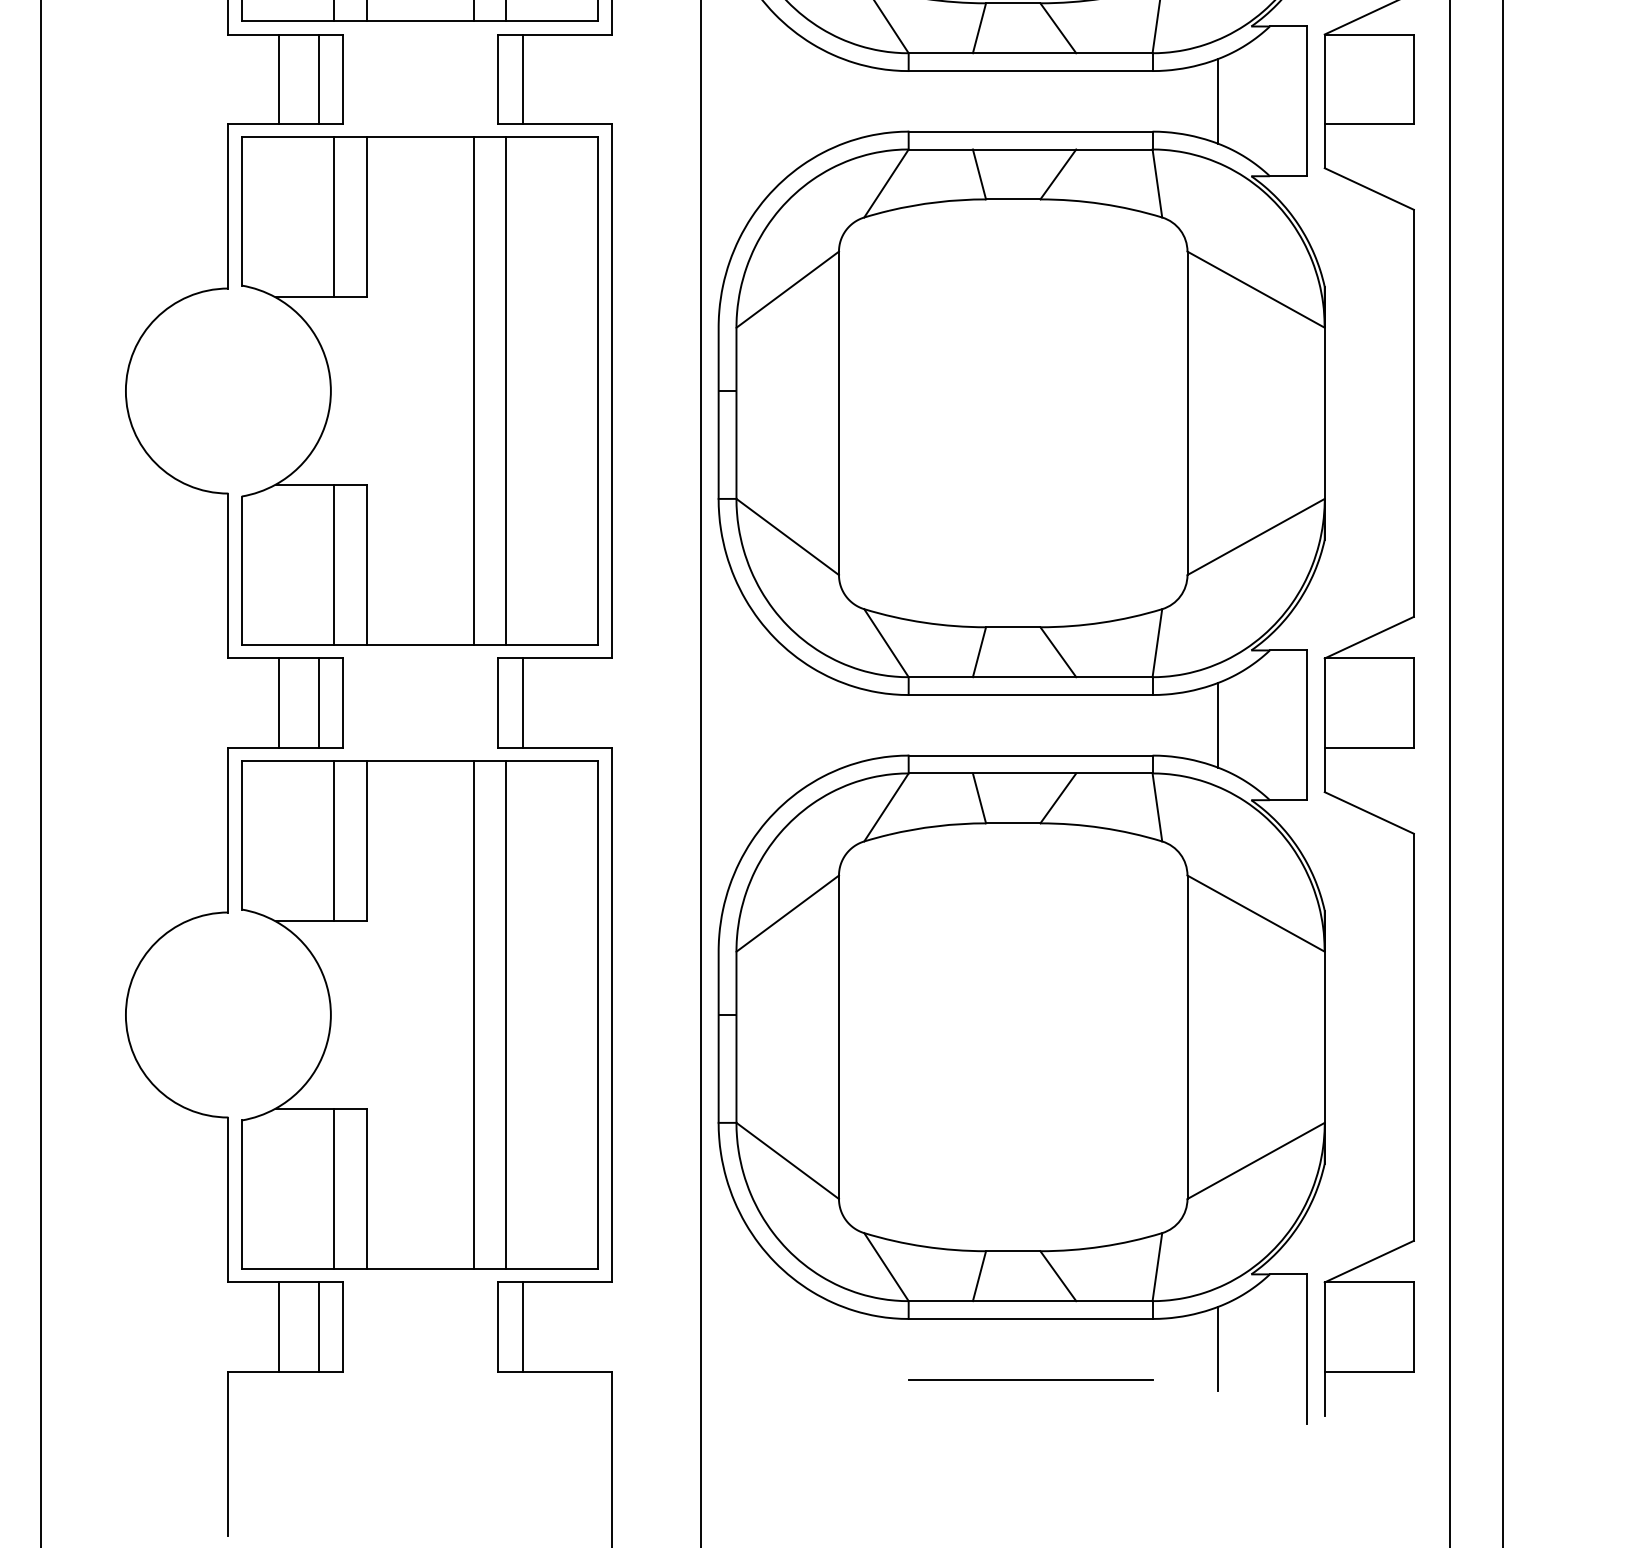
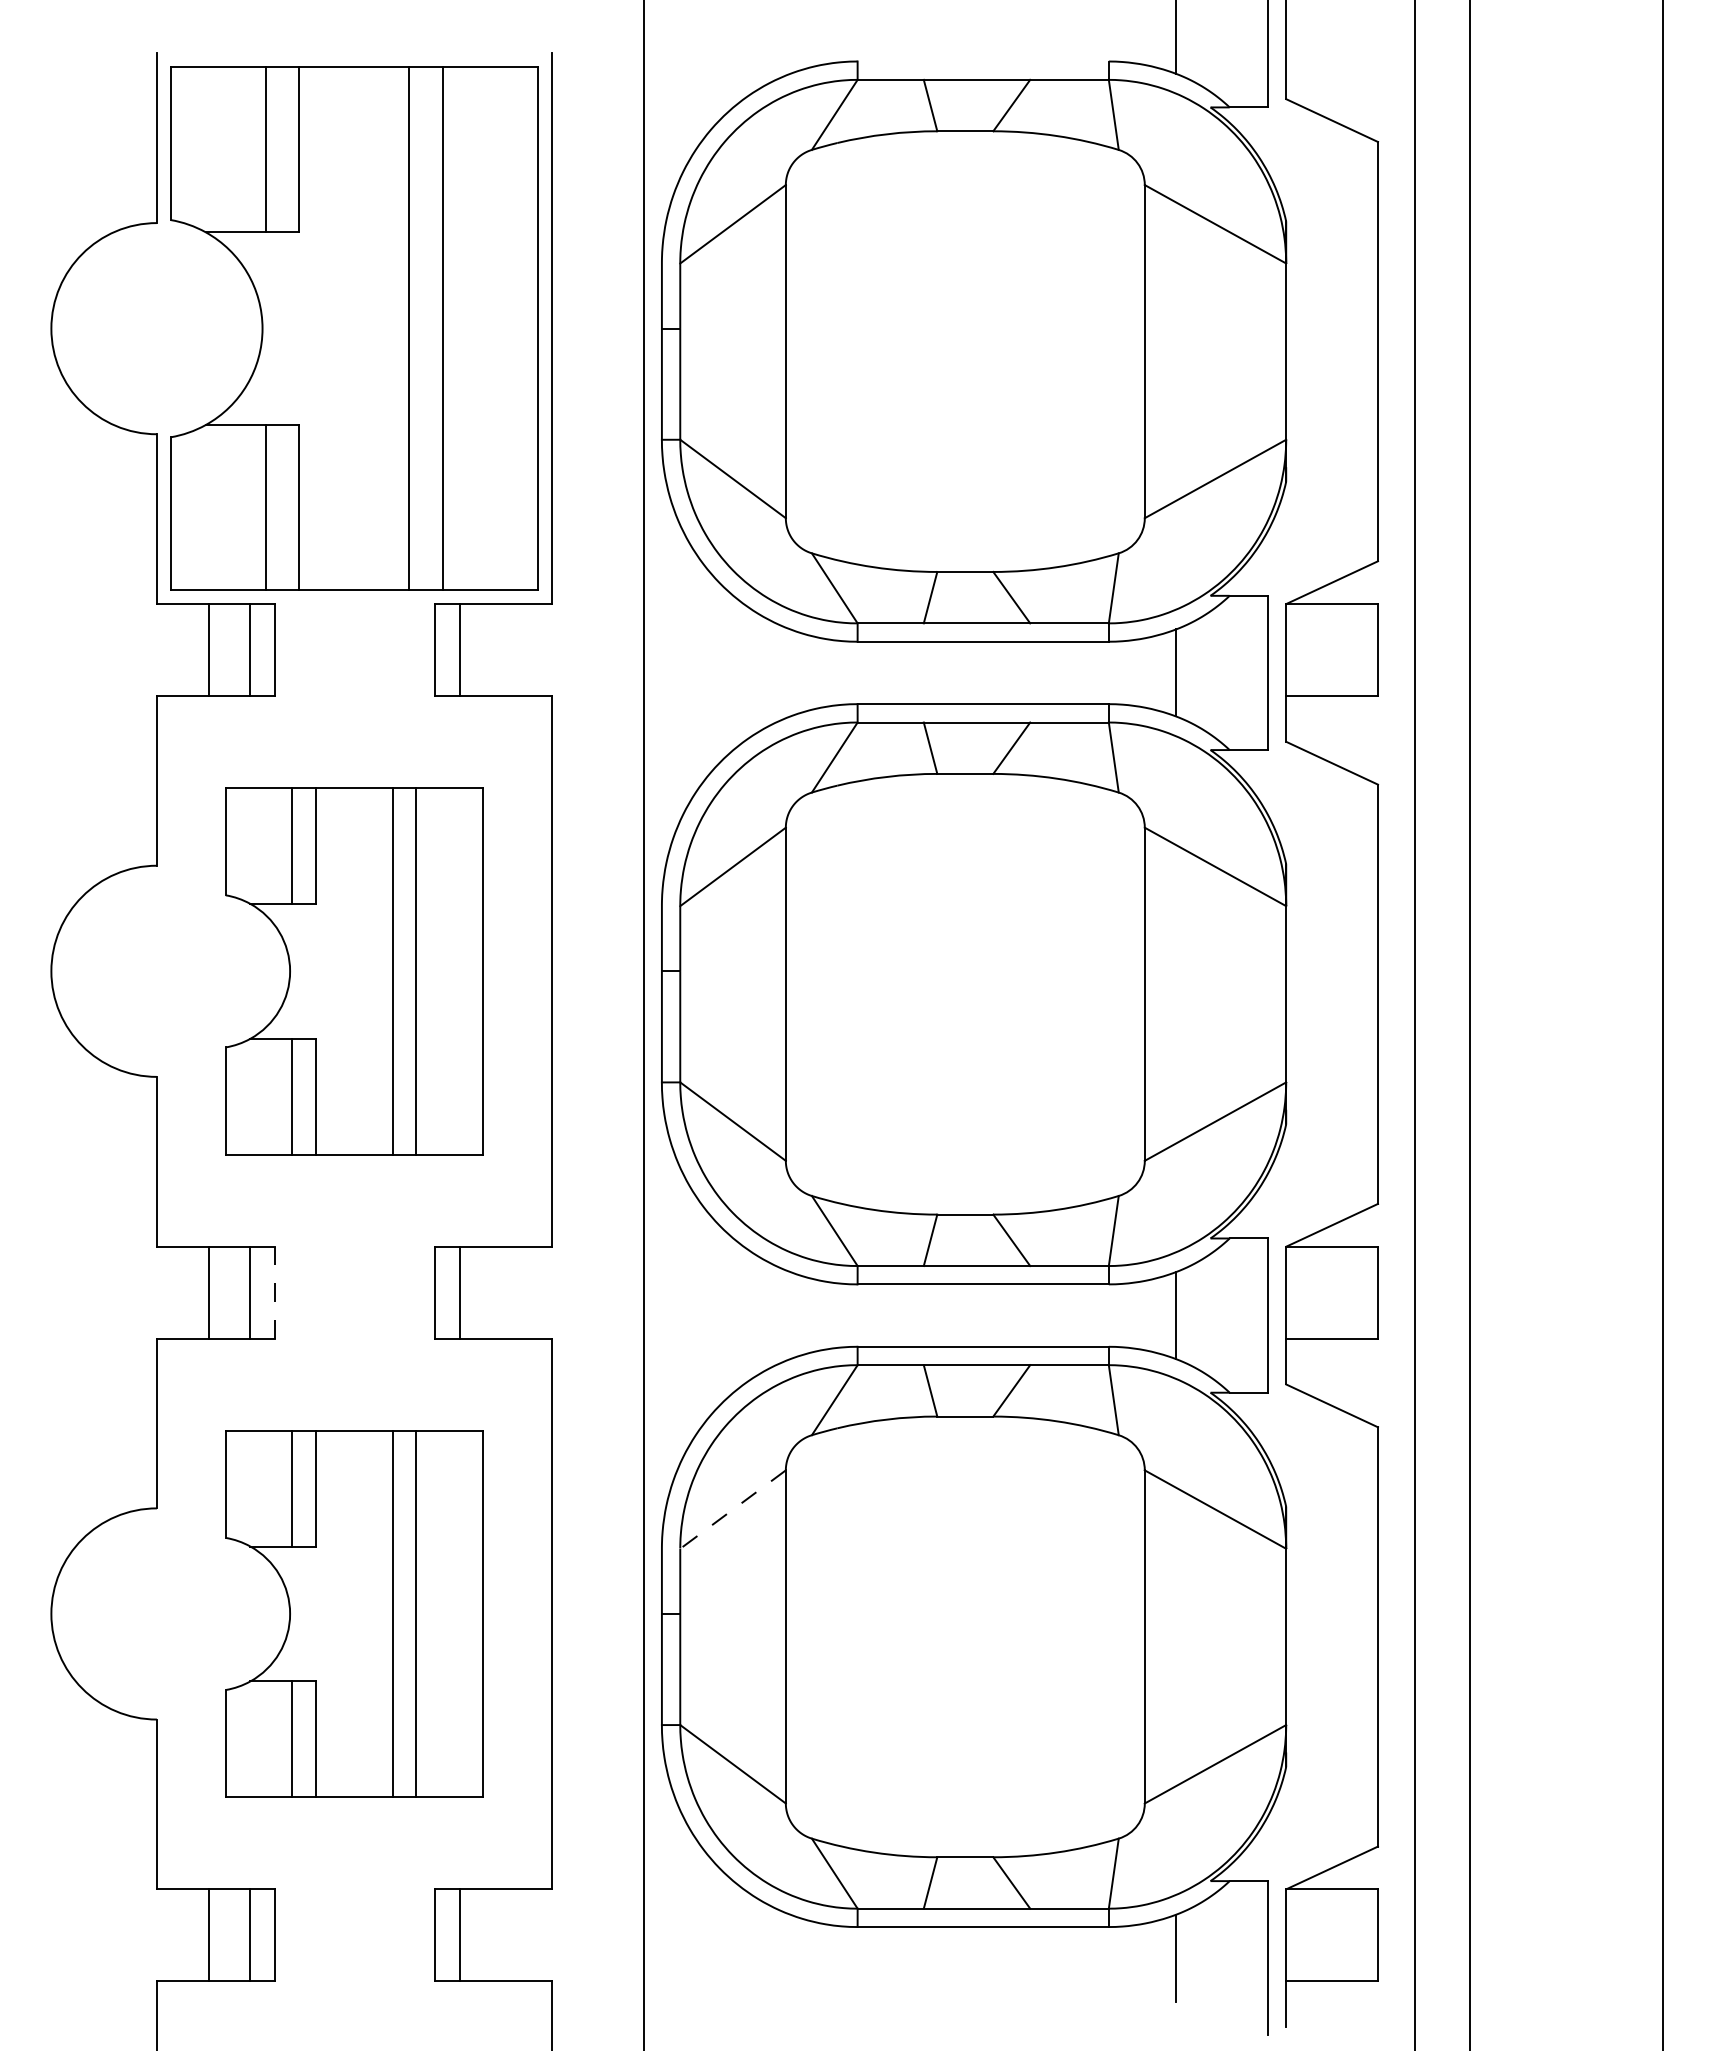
part: (420, 391) -> (354, 971), size x0.7
line: (343, 702) -> (275, 1292), solid -> dashed
line: (788, 913) -> (733, 1509), solid -> dashed
part: (420, 1014) -> (354, 1613), size x0.7
line: (1029, 1379) -> (982, 1989), removed

